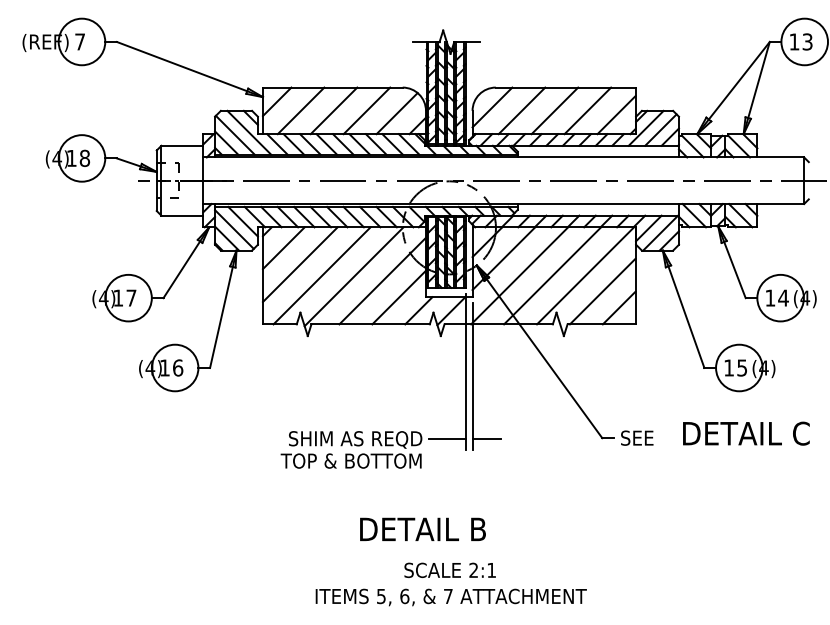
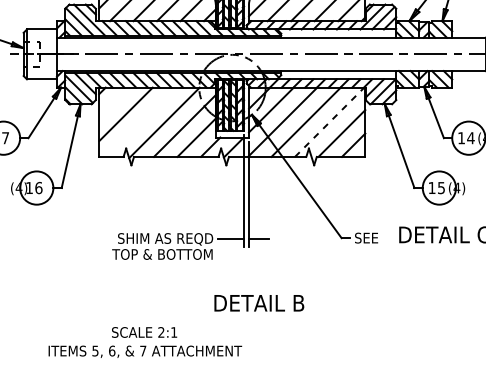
line: (283, 248) -> (114, 102), removed
line: (321, 275) -> (141, 122), removed
line: (585, 275) -> (329, 122), solid -> dashed
text: (422, 528) -> (258, 302), moved
text: (450, 584) -> (144, 342), moved

